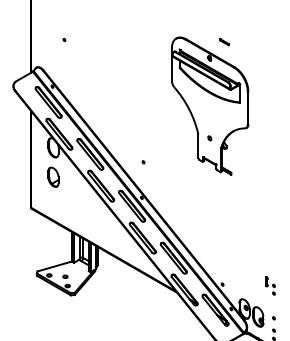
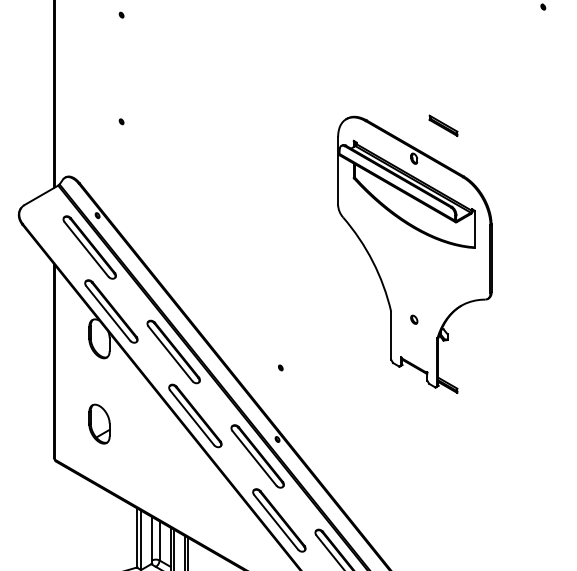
part: (224, 42) -> (443, 126), size x1.67
part: (53, 176) -> (99, 422), moved

